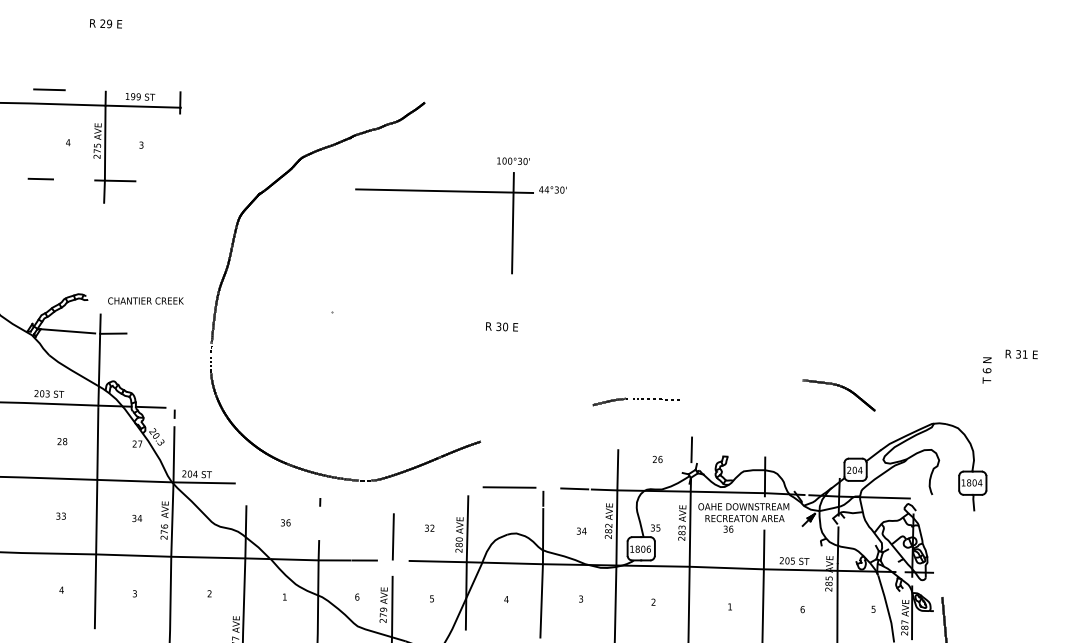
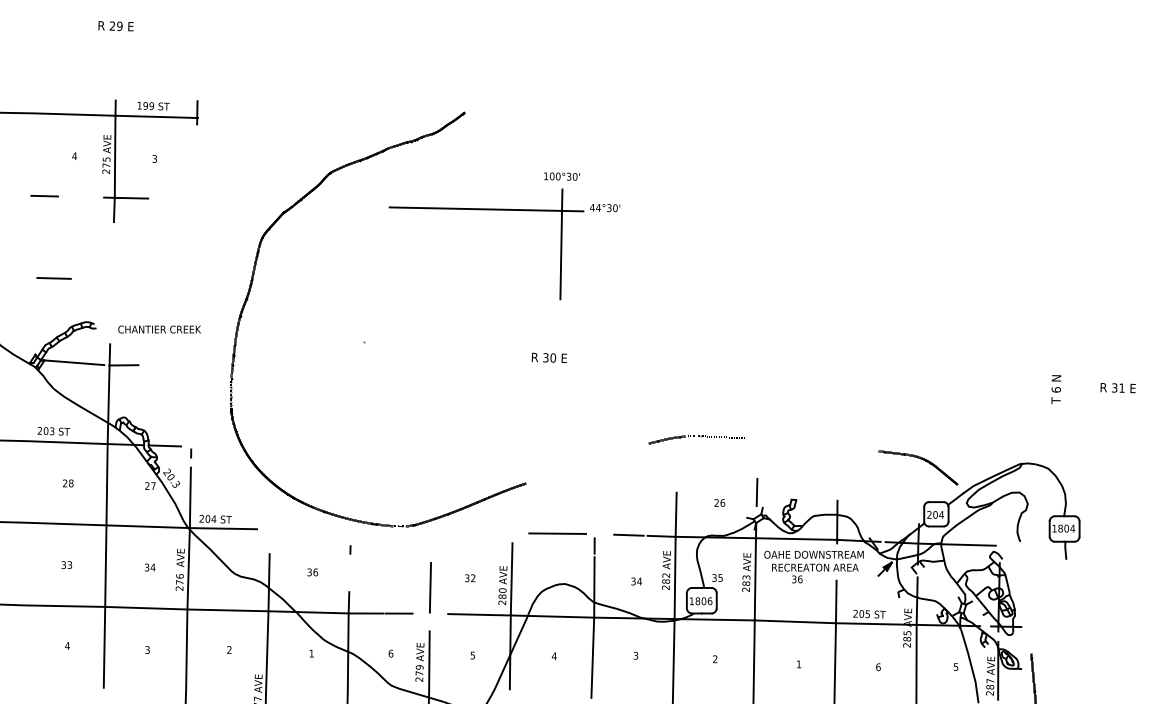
line: (48, 89) -> (53, 278), moved
text: (987, 370) -> (1056, 389), moved
curve: (841, 387) -> (920, 459), moved

